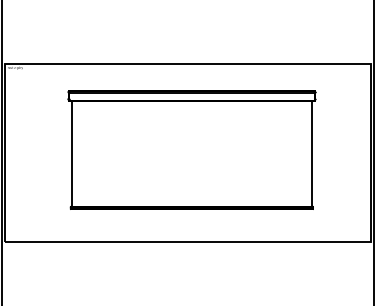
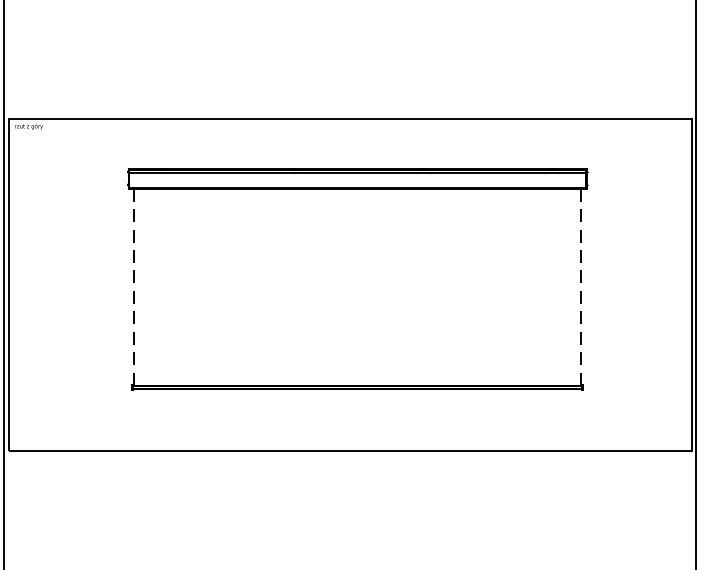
line: (71, 154) -> (133, 287), solid -> dashed
line: (311, 154) -> (580, 287), solid -> dashed

